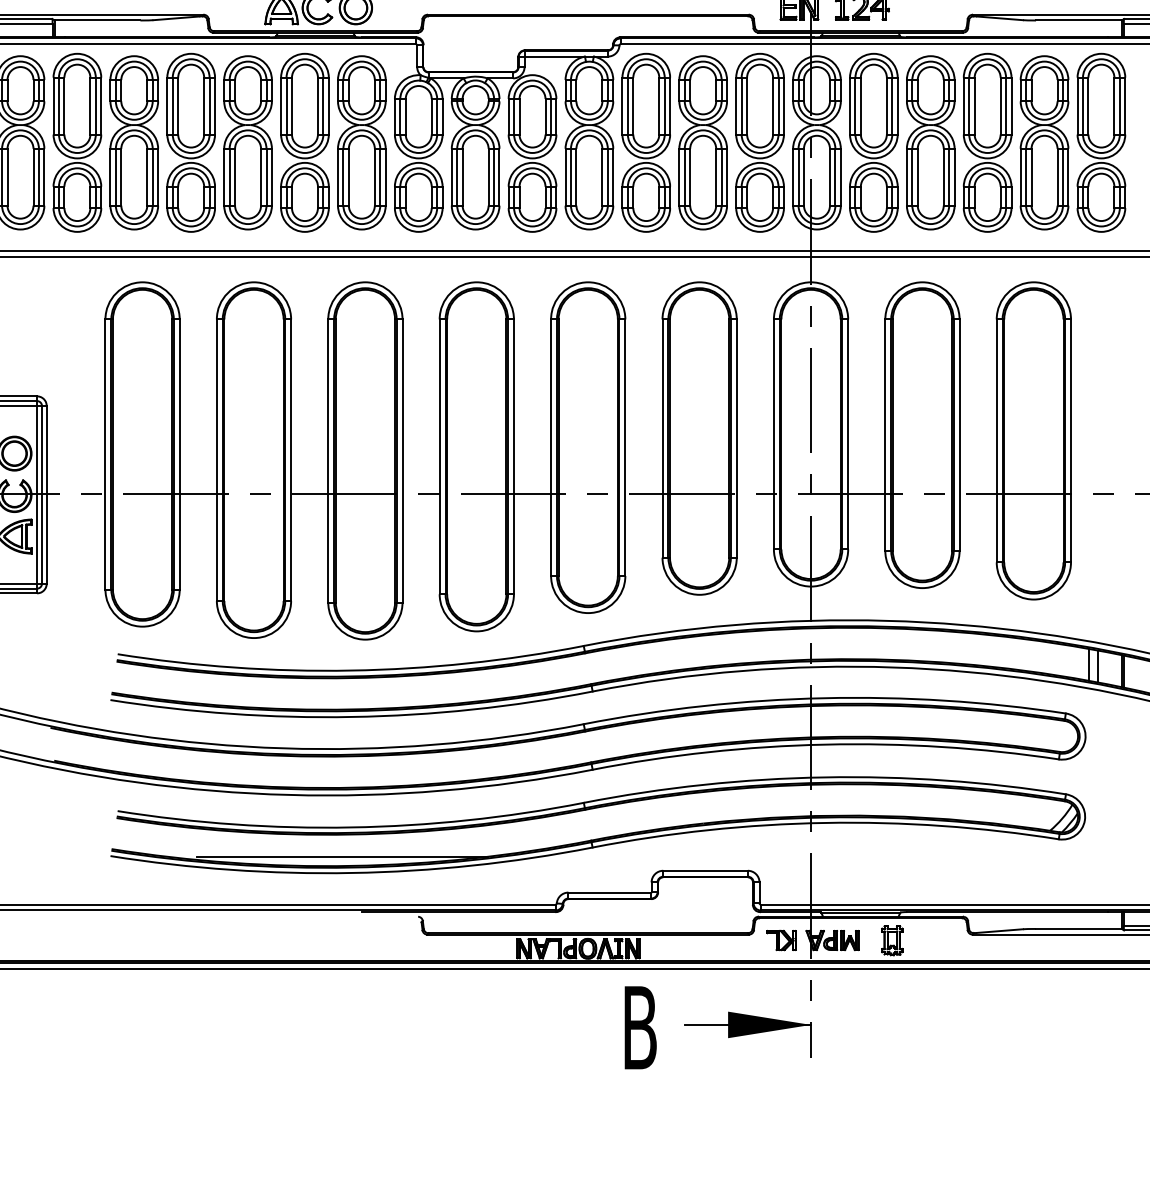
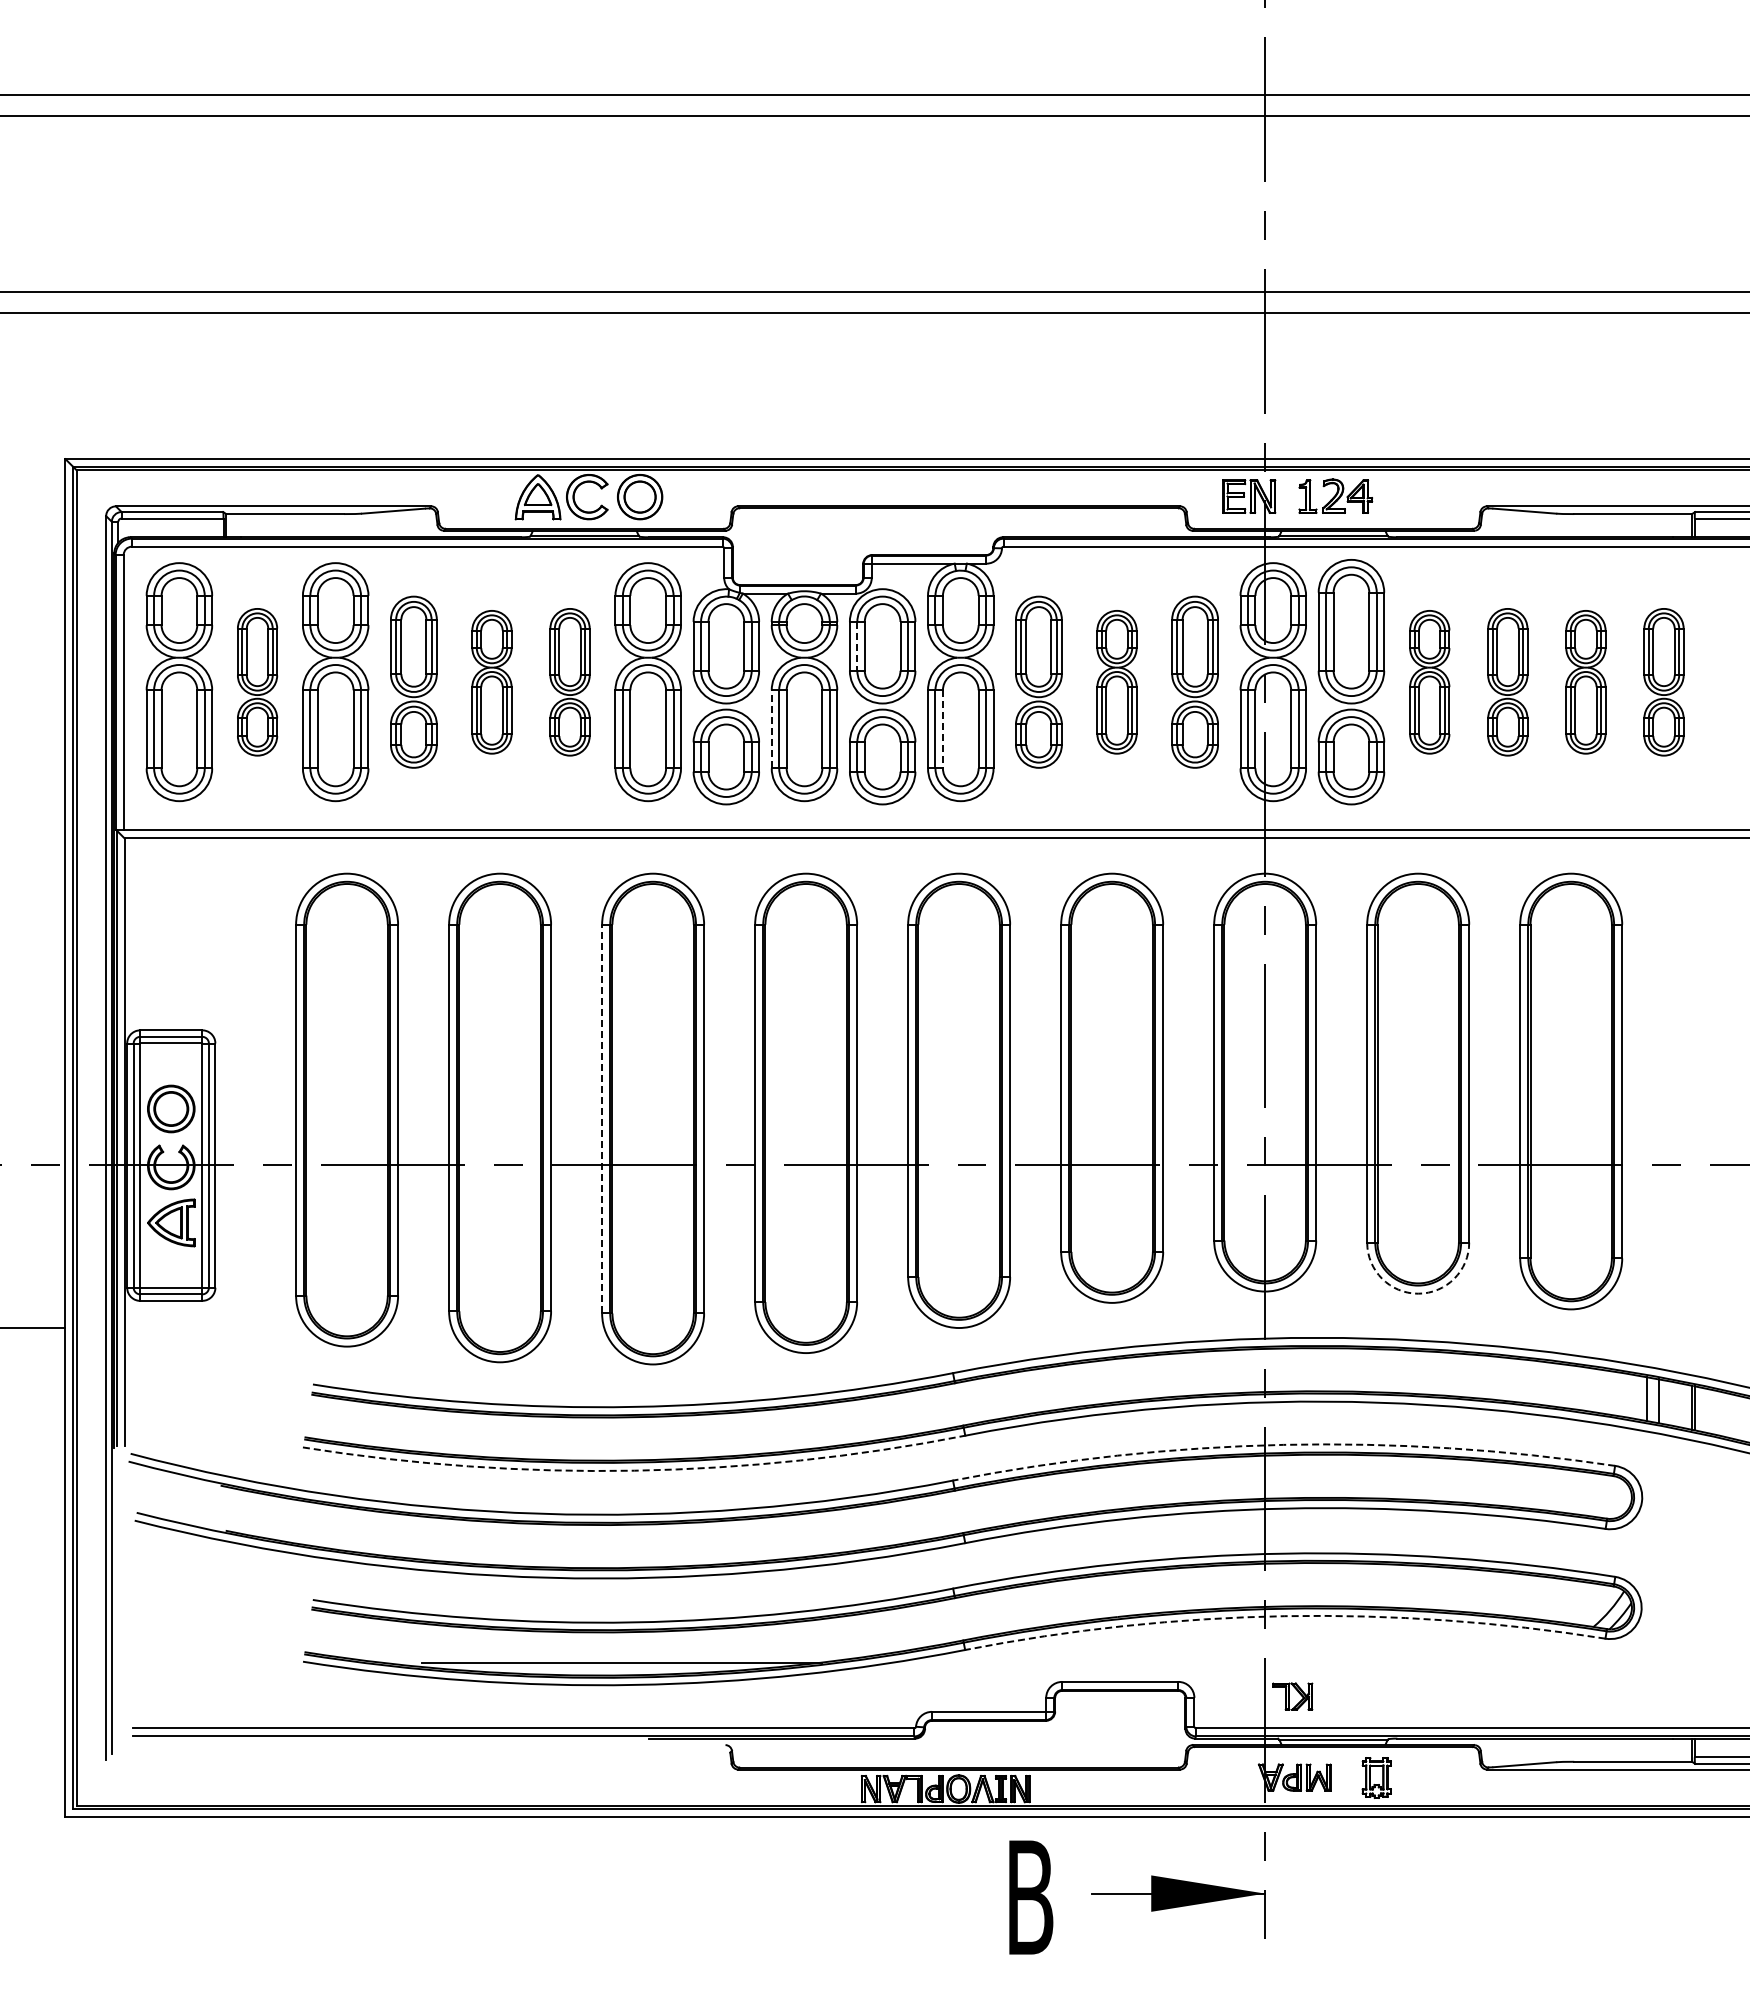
line: (514, 116) -> (857, 646), solid -> dashed
part: (77, 143) -> (257, 682), size x0.6
part: (190, 143) -> (413, 682), size x0.7
part: (247, 143) -> (491, 682), size x0.6
part: (304, 143) -> (569, 682), size x0.6
part: (646, 143) -> (1038, 682), size x0.7
part: (702, 143) -> (1116, 682), size x0.6
part: (759, 143) -> (1194, 682), size x0.7
part: (930, 143) -> (1429, 682), size x0.6
part: (987, 143) -> (1507, 682), size x0.6
part: (1044, 143) -> (1585, 682), size x0.6
part: (1101, 143) -> (1663, 682), size x0.6
line: (451, 176) -> (771, 728), solid -> dashed
line: (576, 177) -> (942, 729), solid -> dashed
line: (328, 460) -> (602, 1118), solid -> dashed
arc: (922, 587) -> (1418, 1293), solid -> dashed
arc: (824, 697) -> (1283, 1444), solid -> dashed
arc: (351, 716) -> (634, 1470), solid -> dashed
arc: (825, 823) -> (1284, 1616), solid -> dashed
part: (781, 940) -> (1292, 1696), moved

